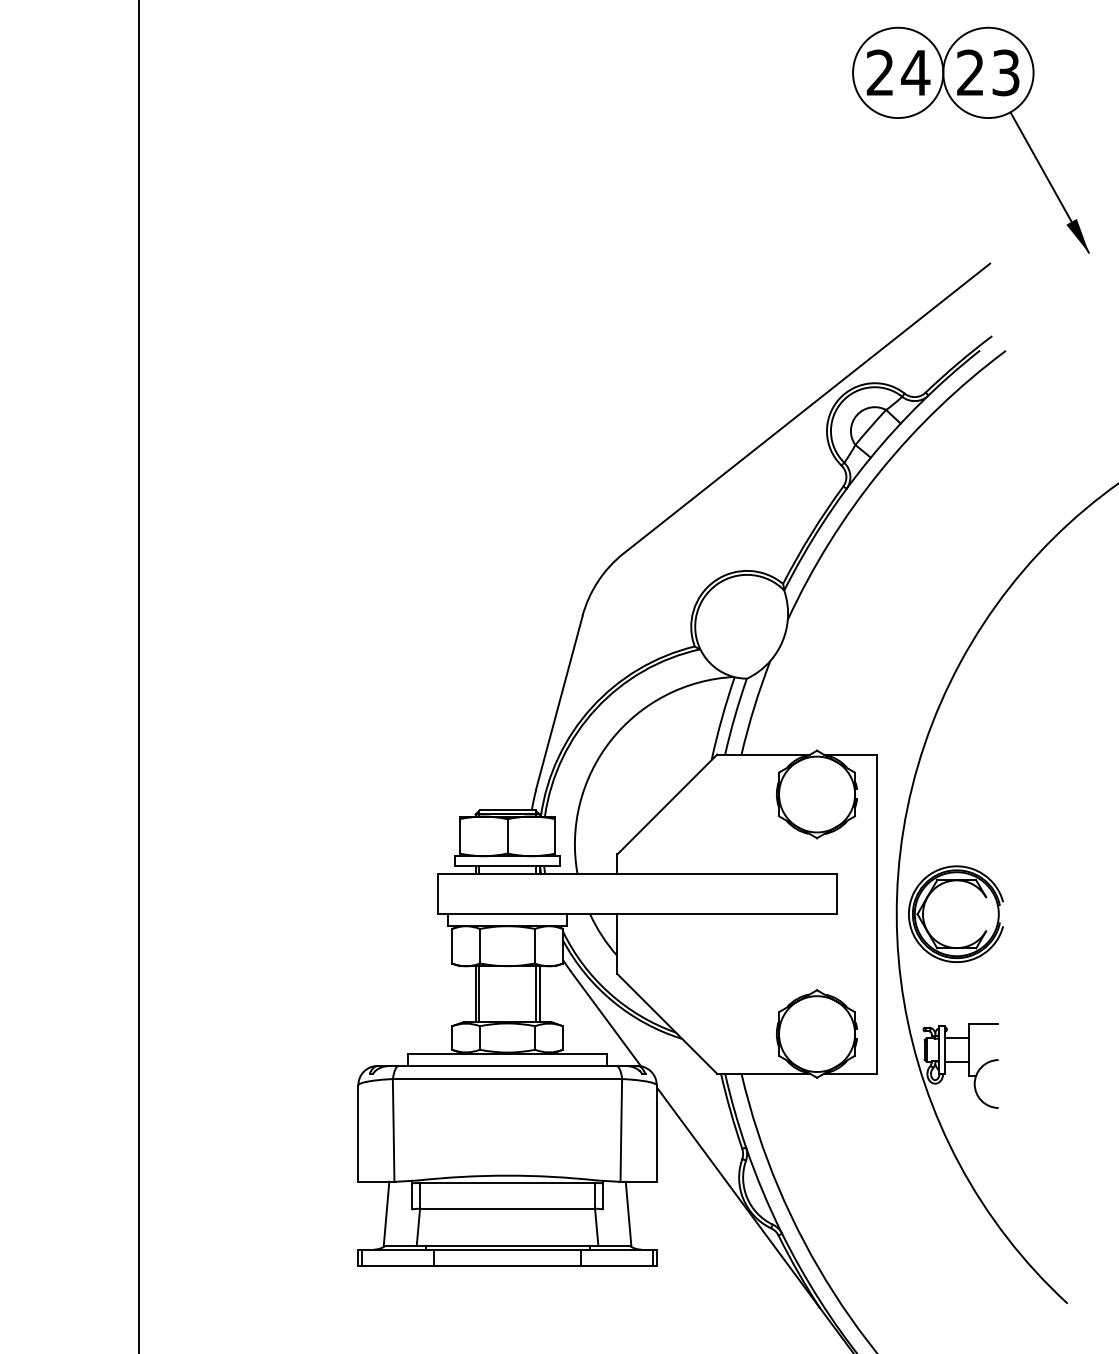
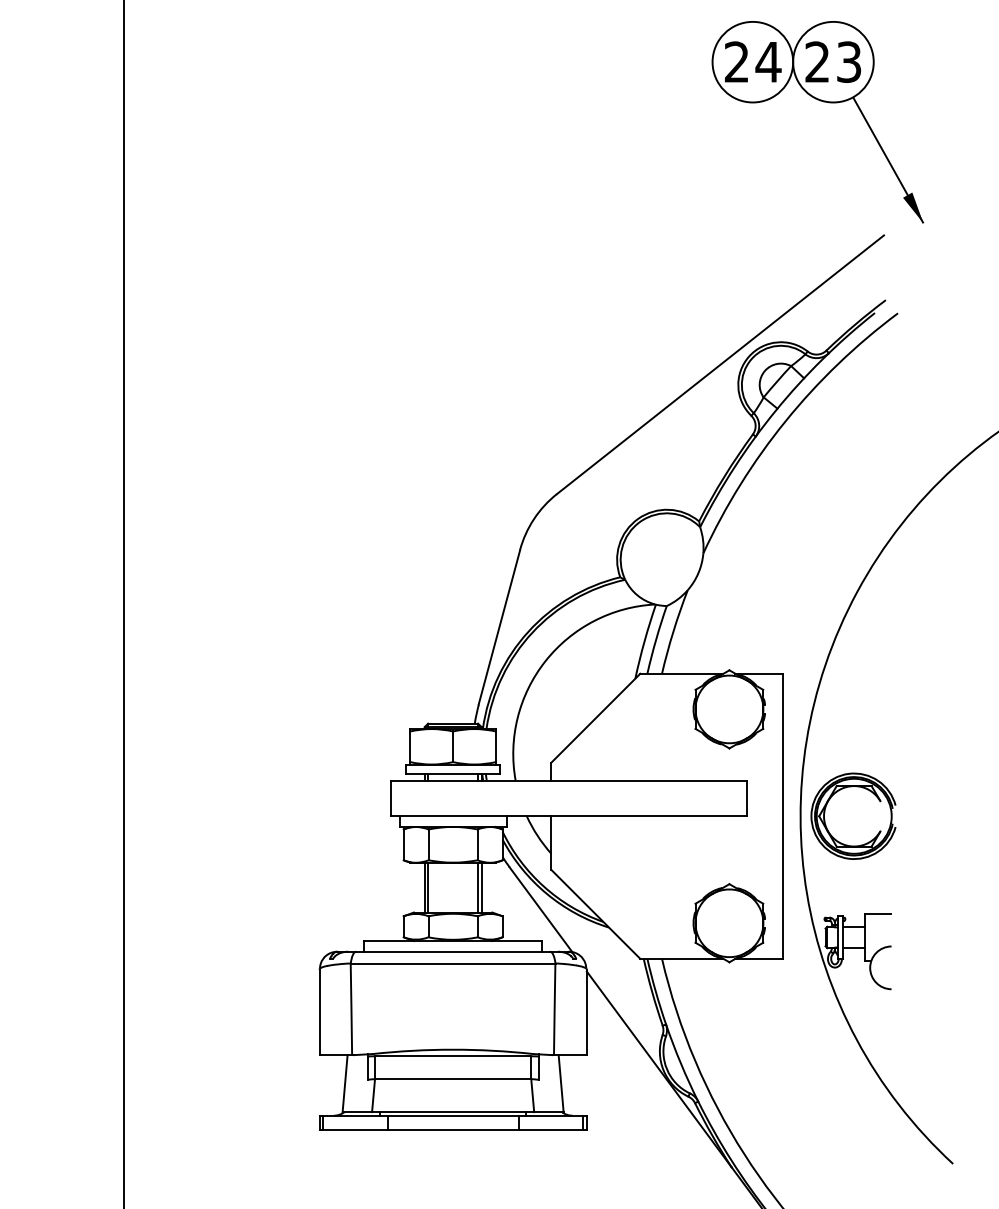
part: (977, 118) -> (823, 102), moved

